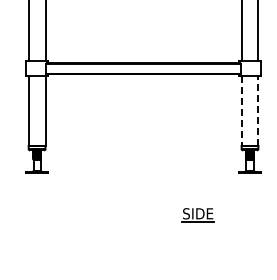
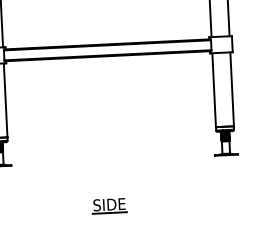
line: (241, 111) -> (214, 90), dashed -> solid
line: (258, 111) -> (232, 89), dashed -> solid
part: (197, 215) -> (108, 206), moved

